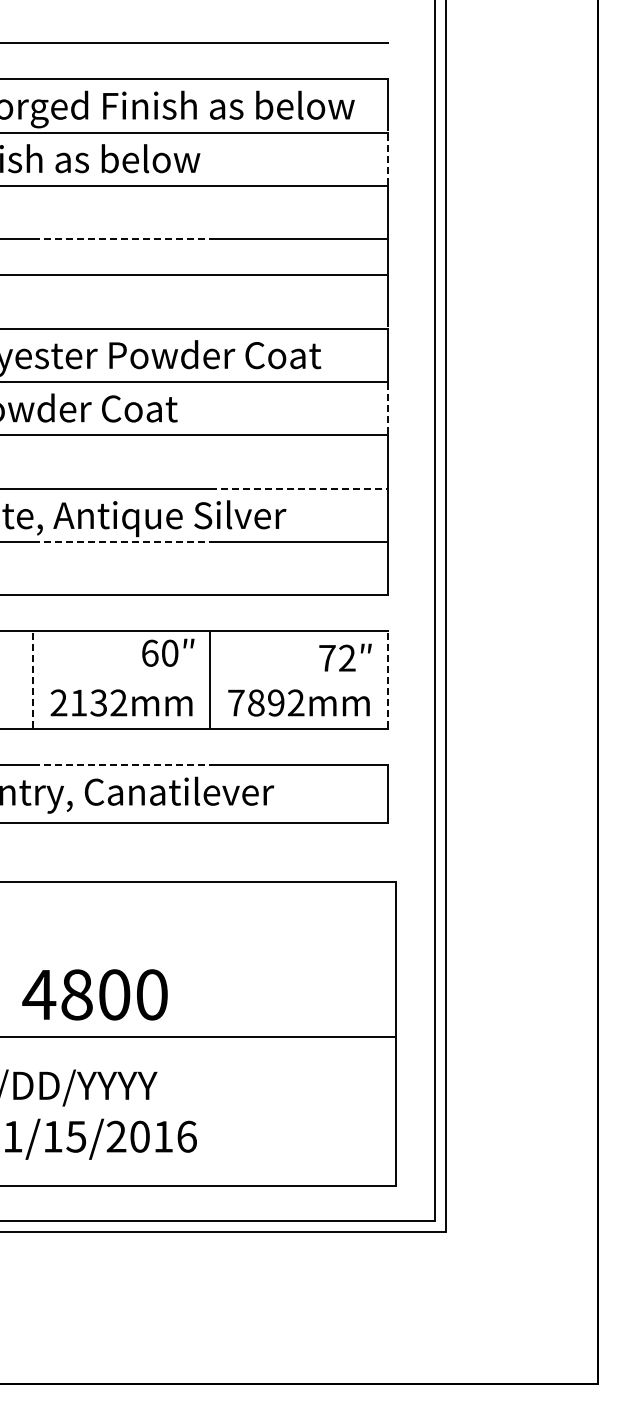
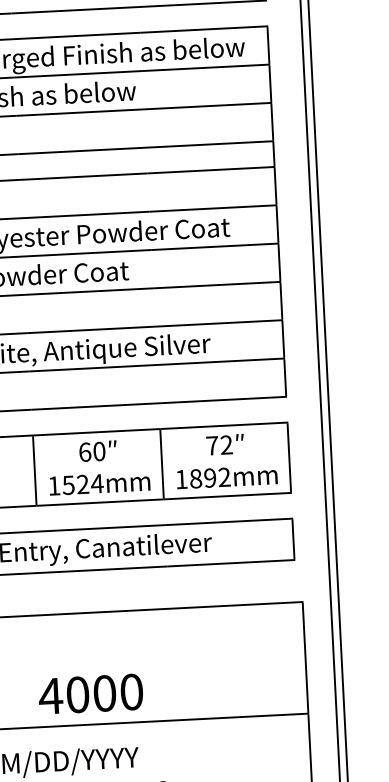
line: (387, 159) -> (270, 83), dashed -> solid
line: (121, 239) -> (82, 151), dashed -> solid
line: (387, 408) -> (279, 262), dashed -> solid
line: (299, 488) -> (219, 323), dashed -> solid
line: (121, 542) -> (93, 368), dashed -> solid
text: (168, 652) -> (98, 451), moved
text: (345, 657) -> (225, 444), moved
line: (32, 680) -> (34, 470), dashed -> solid
line: (387, 680) -> (289, 457), dashed -> solid
text: (88, 702) -> (75, 484), 2132mm -> 1524mm
text: (236, 702) -> (181, 479), 7892mm -> 1892mm
line: (121, 765) -> (101, 528), dashed -> solid
text: (76, 994) -> (77, 694), 4800 -> 4000

